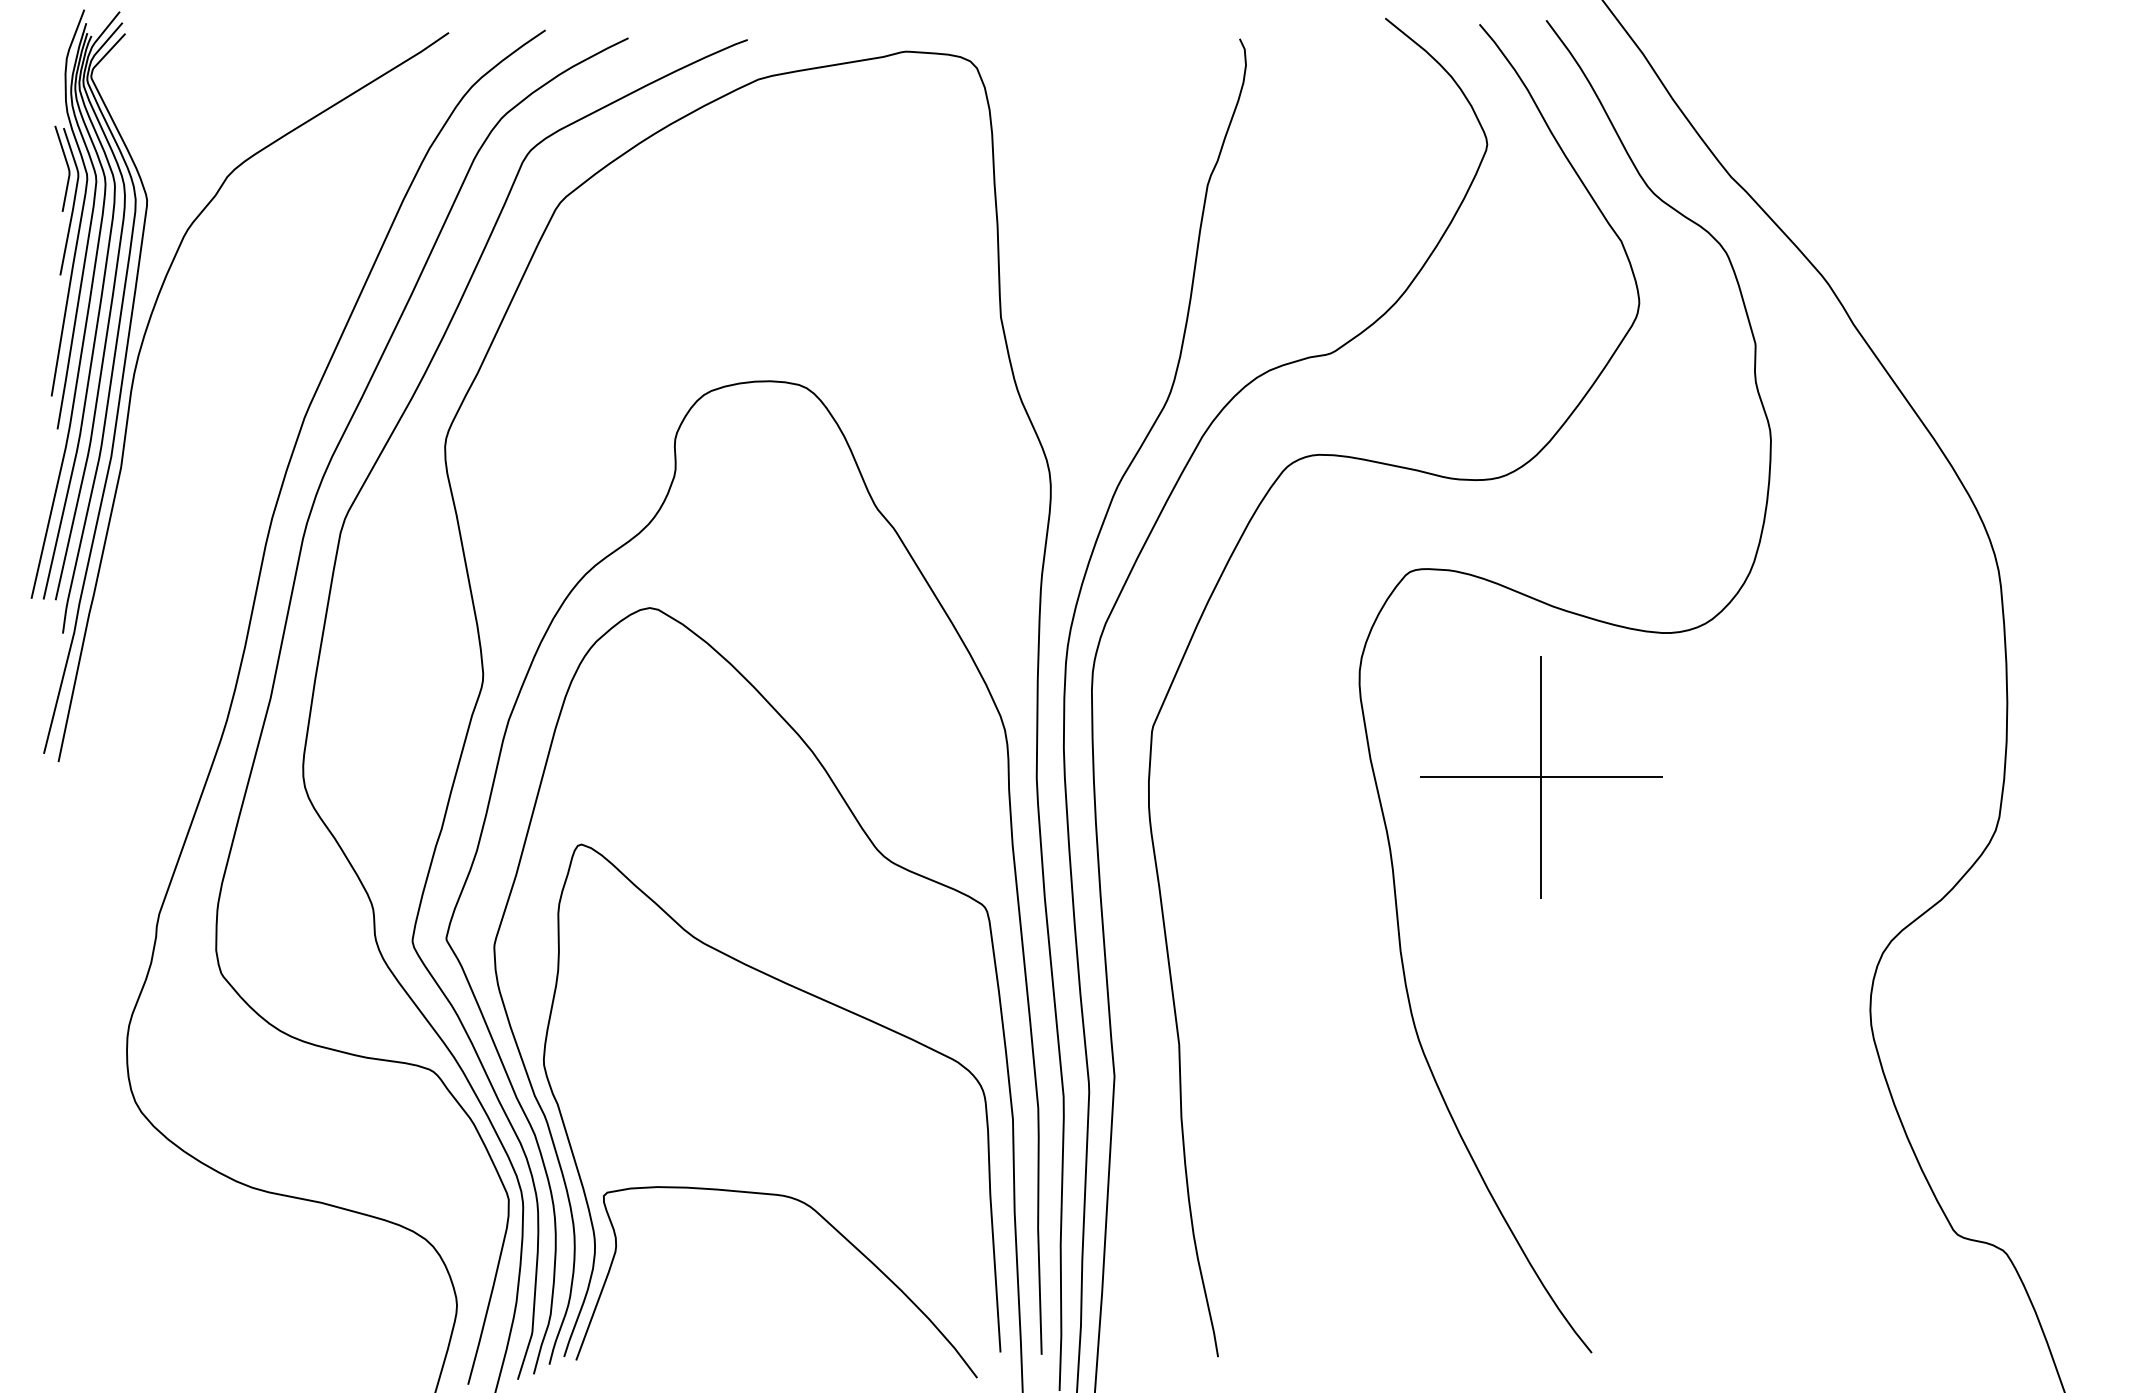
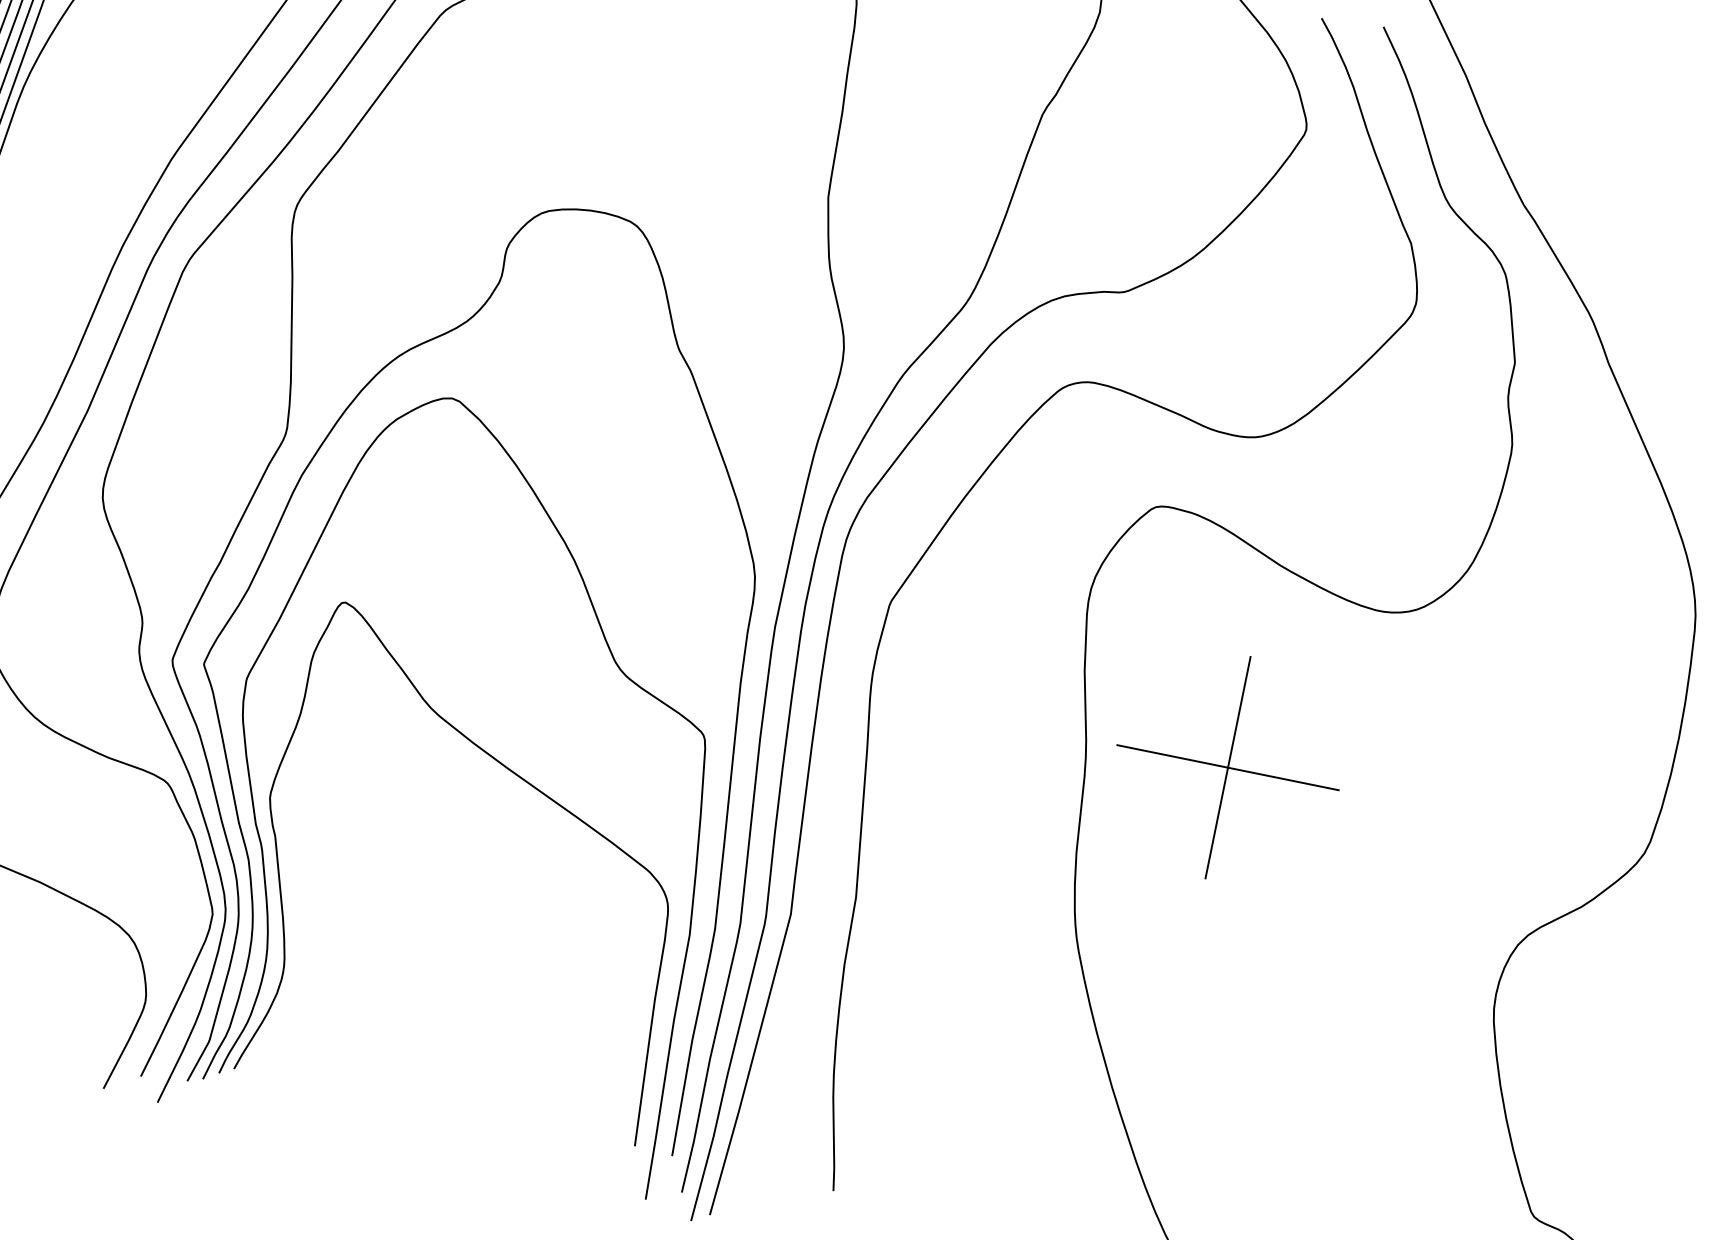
part: (1541, 777) -> (1228, 767), moved
curve: (828, 1224) -> (501, 996), removed

